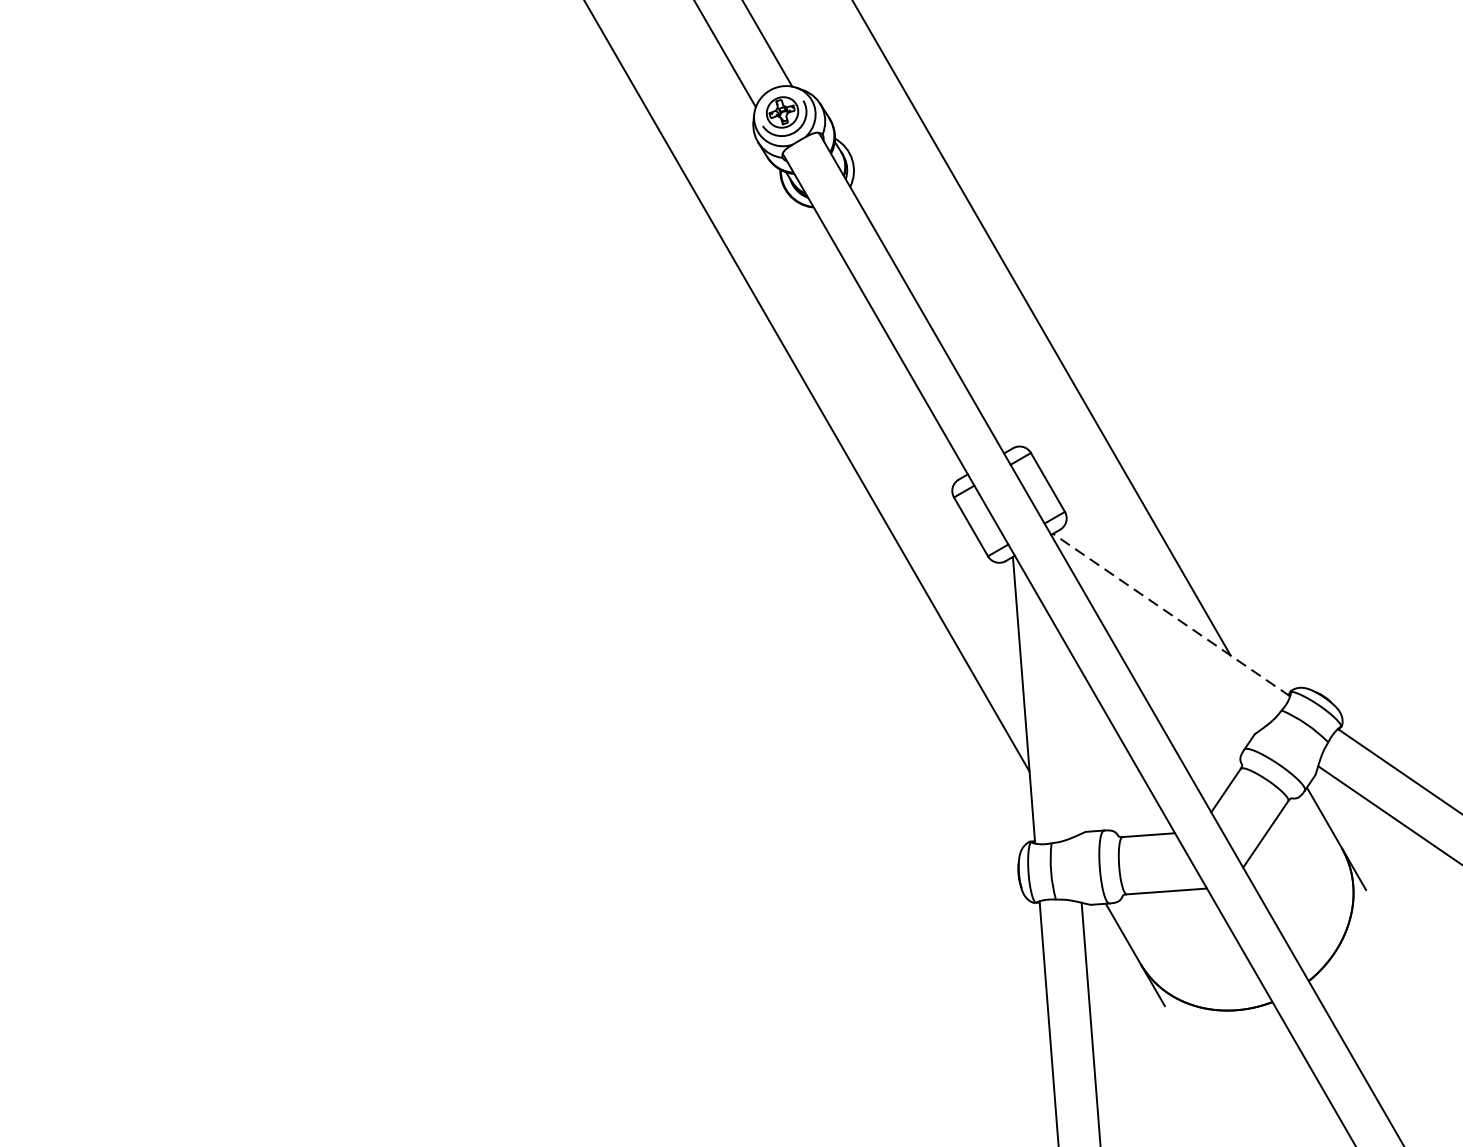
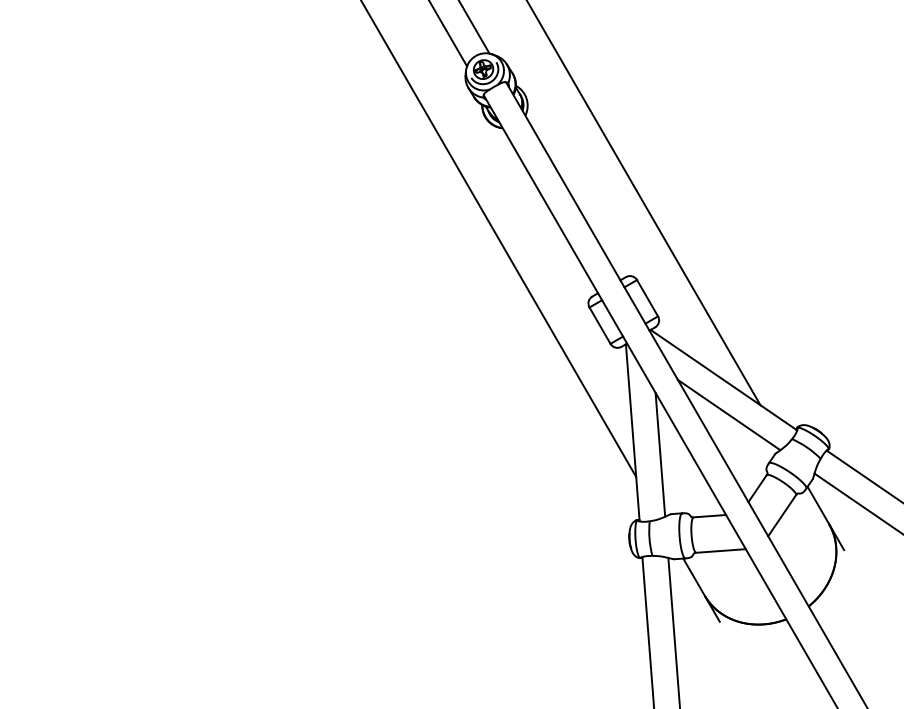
line: (1170, 615) -> (723, 380), dashed -> solid
line: (1178, 670) -> (728, 414), added
line: (1068, 735) -> (660, 454), added

